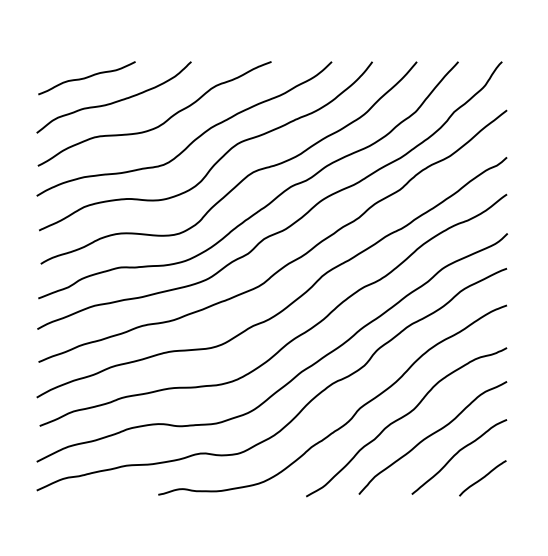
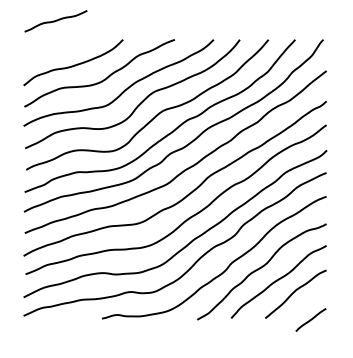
curve: (86, 78) -> (55, 21), moved
line: (482, 477) -> (310, 319), moved

